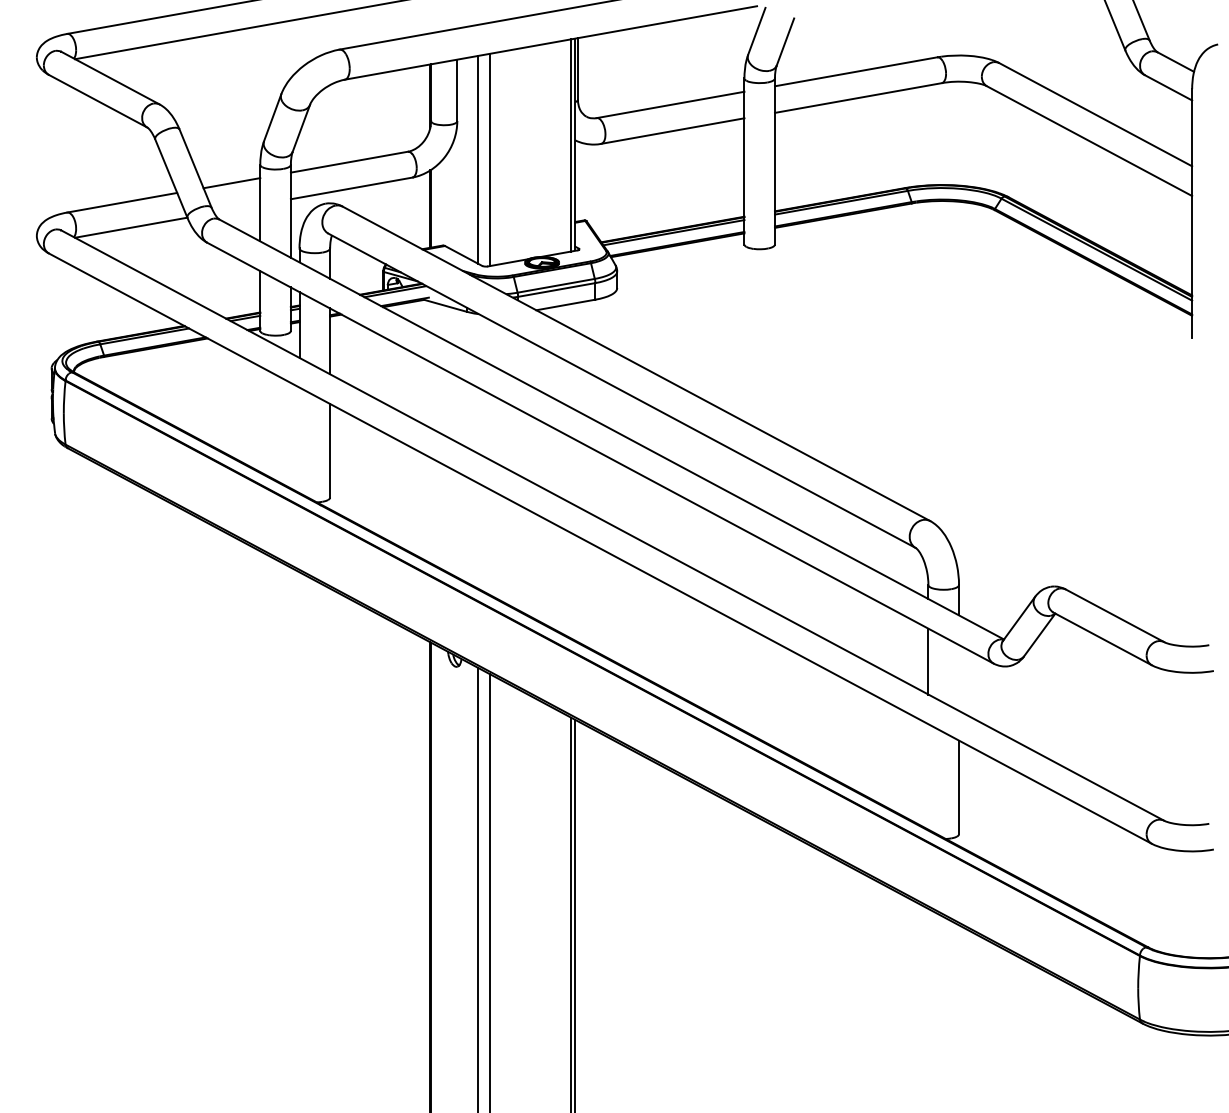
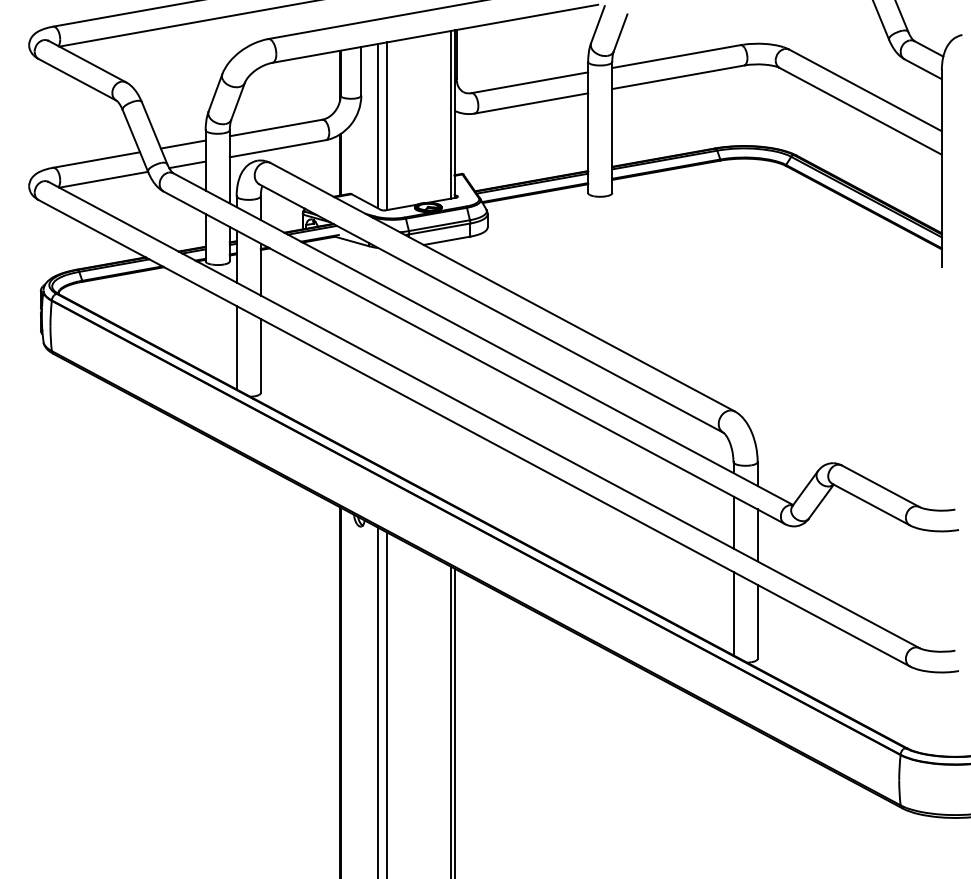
line: (237, 208) -> (187, 164), added
line: (299, 440) -> (236, 347), added
line: (959, 677) -> (758, 535), added
line: (928, 776) -> (733, 613), added

